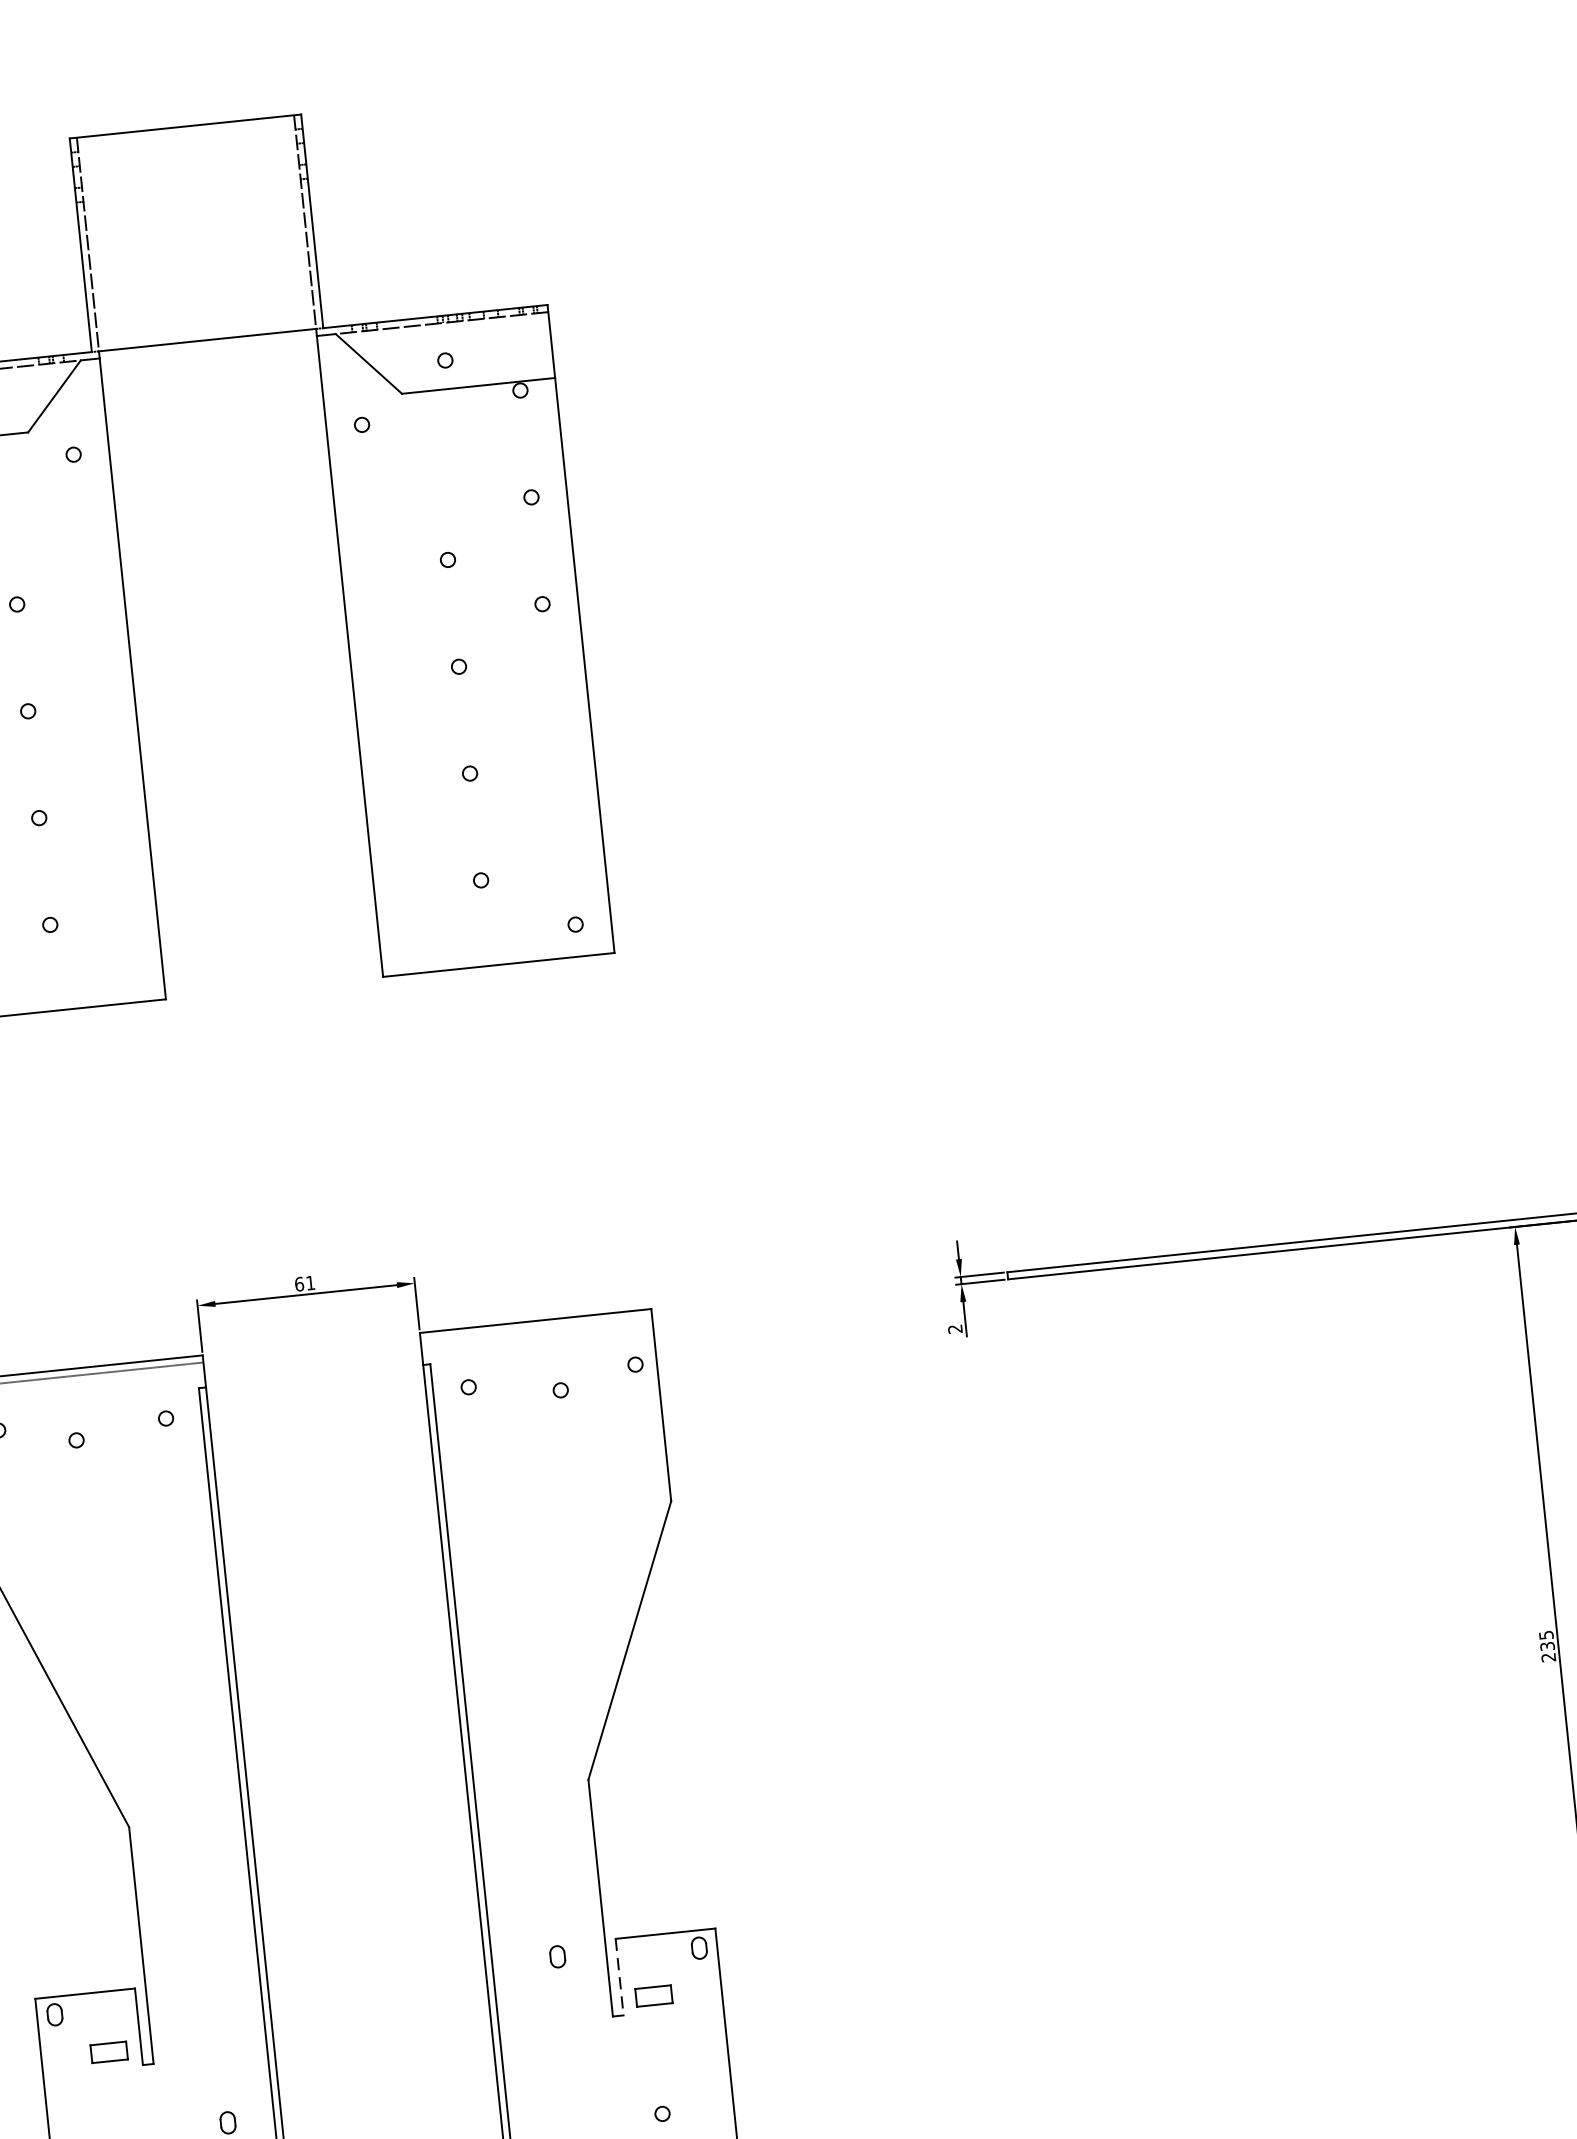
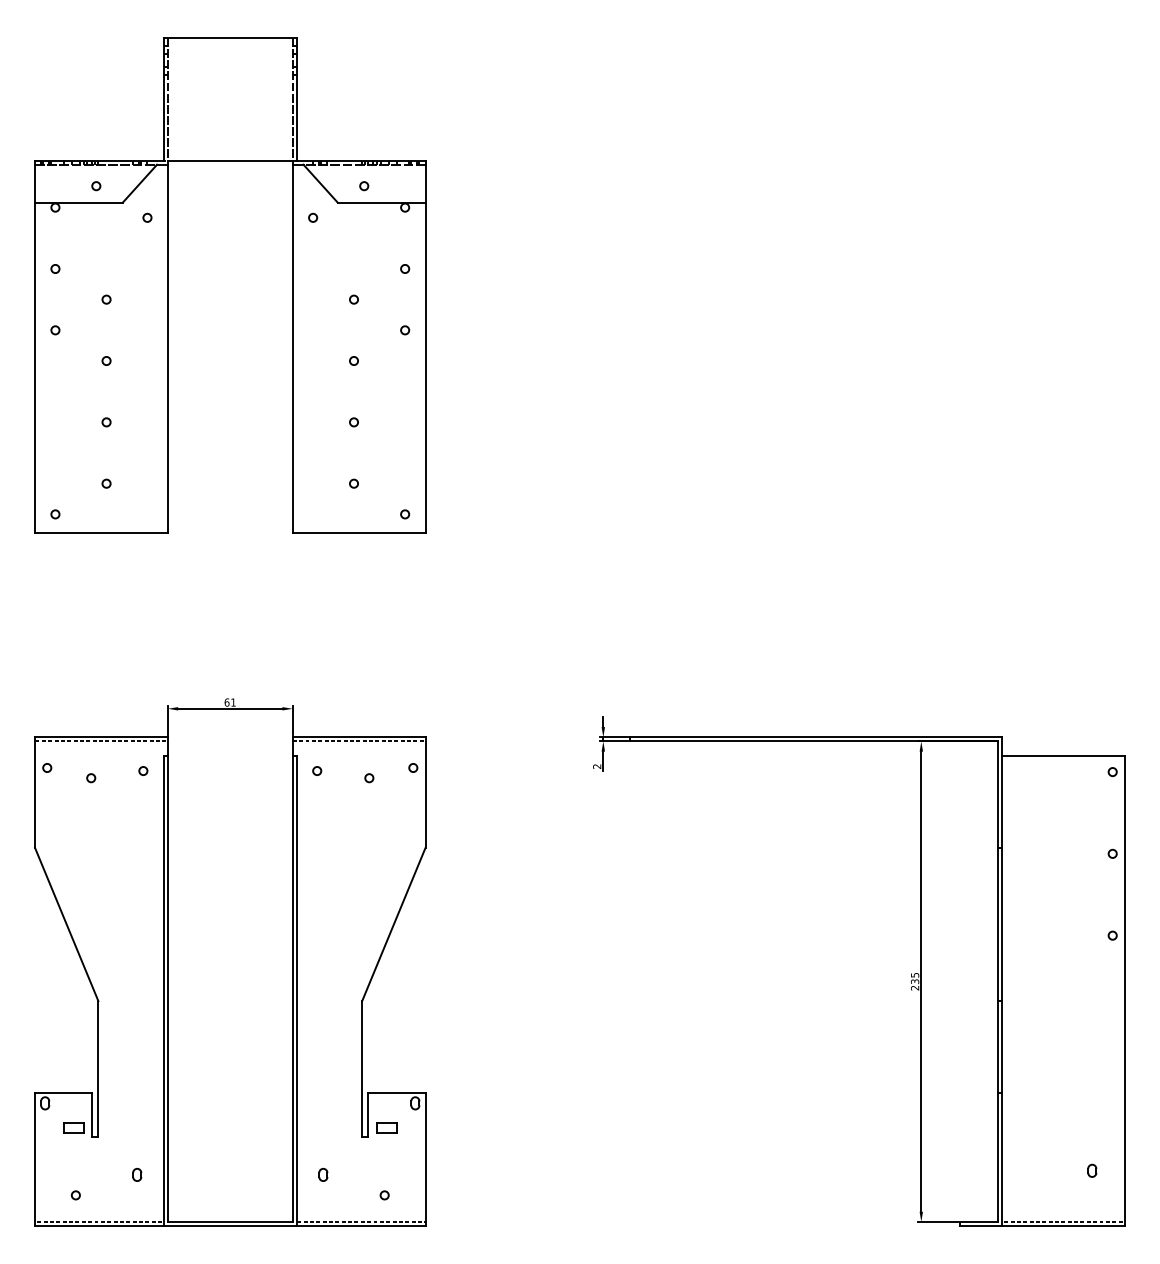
line: (535, 1328) -> (358, 741), added
part: (557, 1956) -> (323, 1174), moved
line: (619, 1977) -> (368, 1115), dashed -> solid

